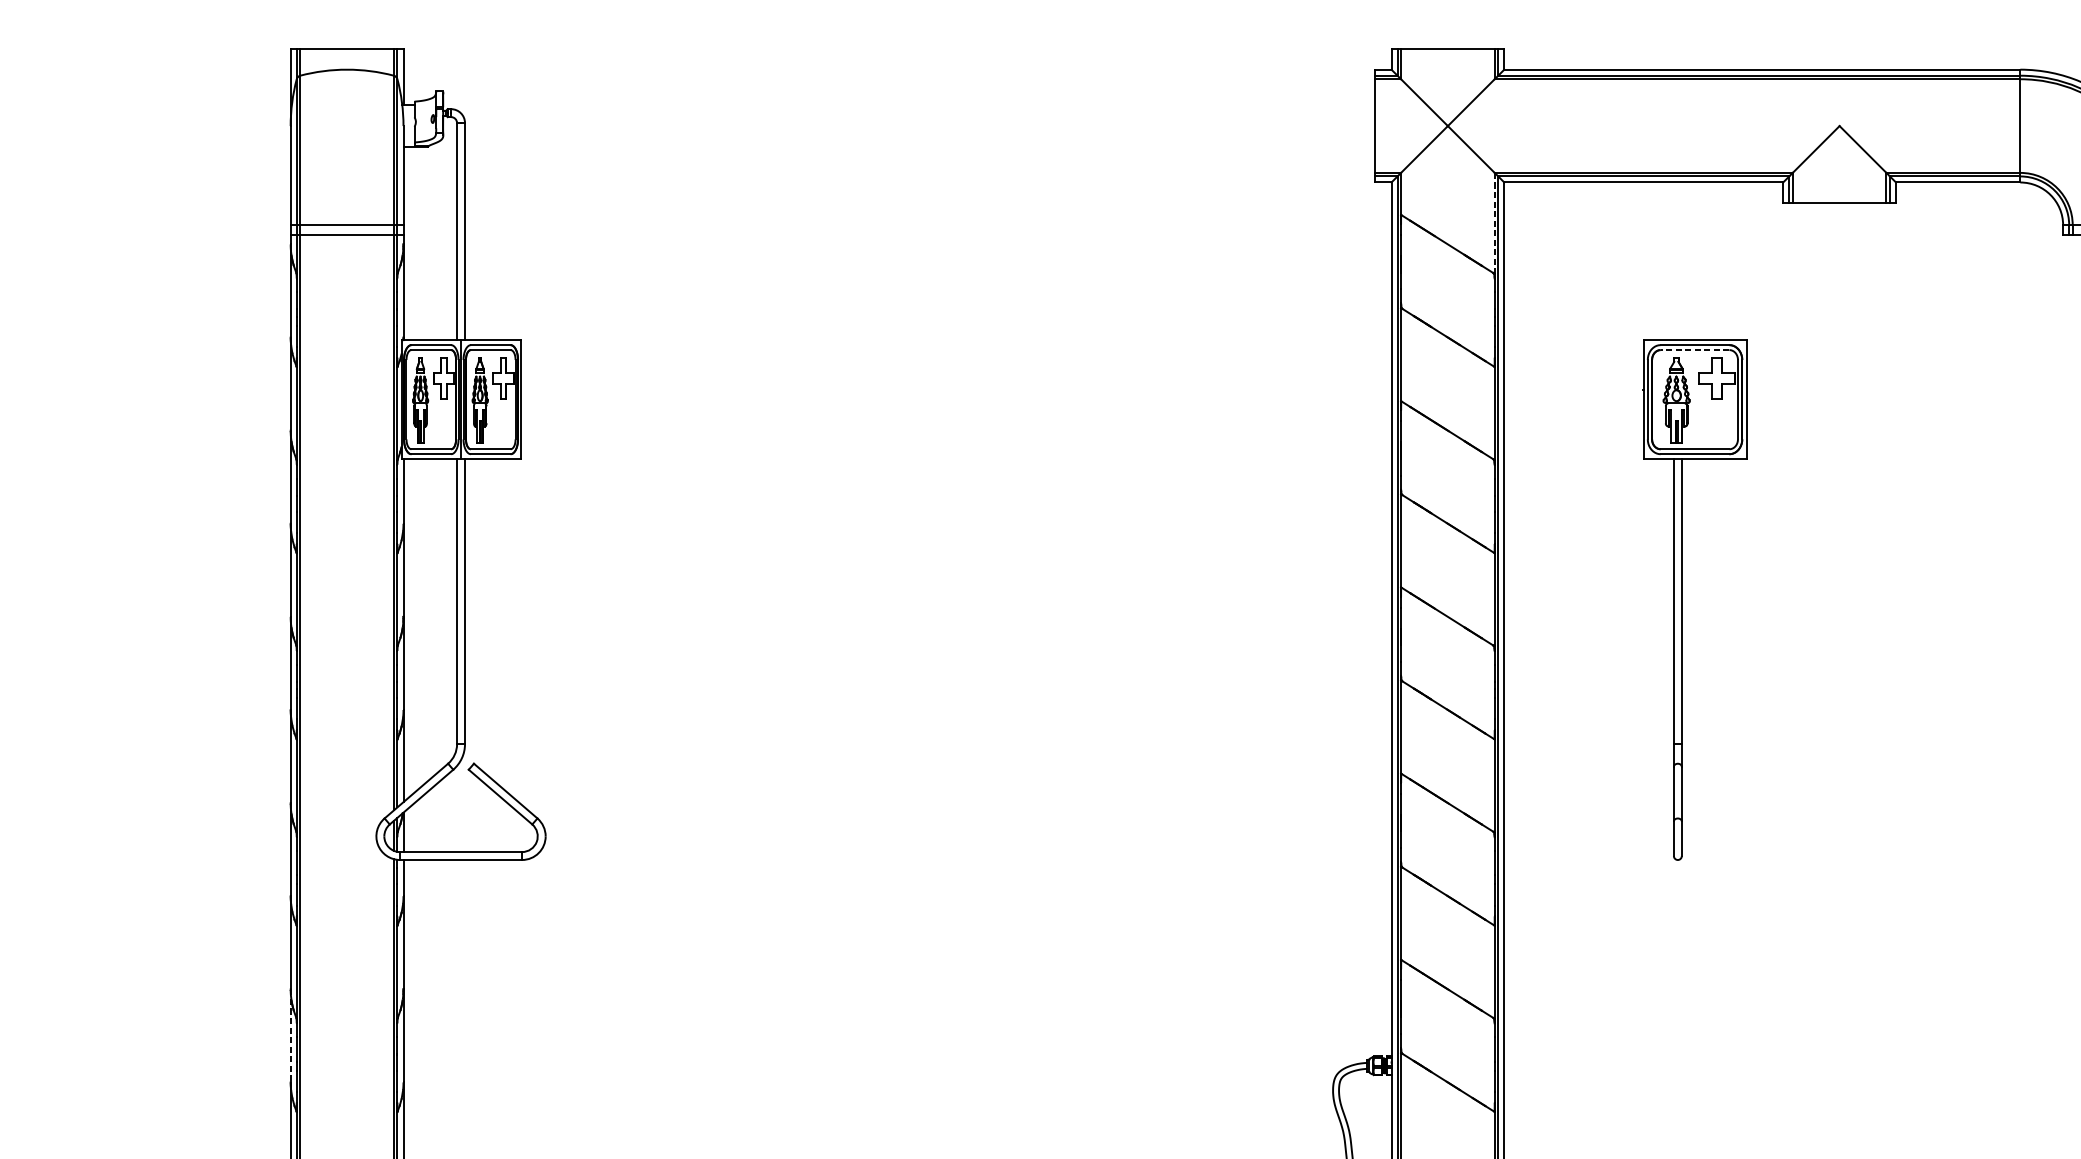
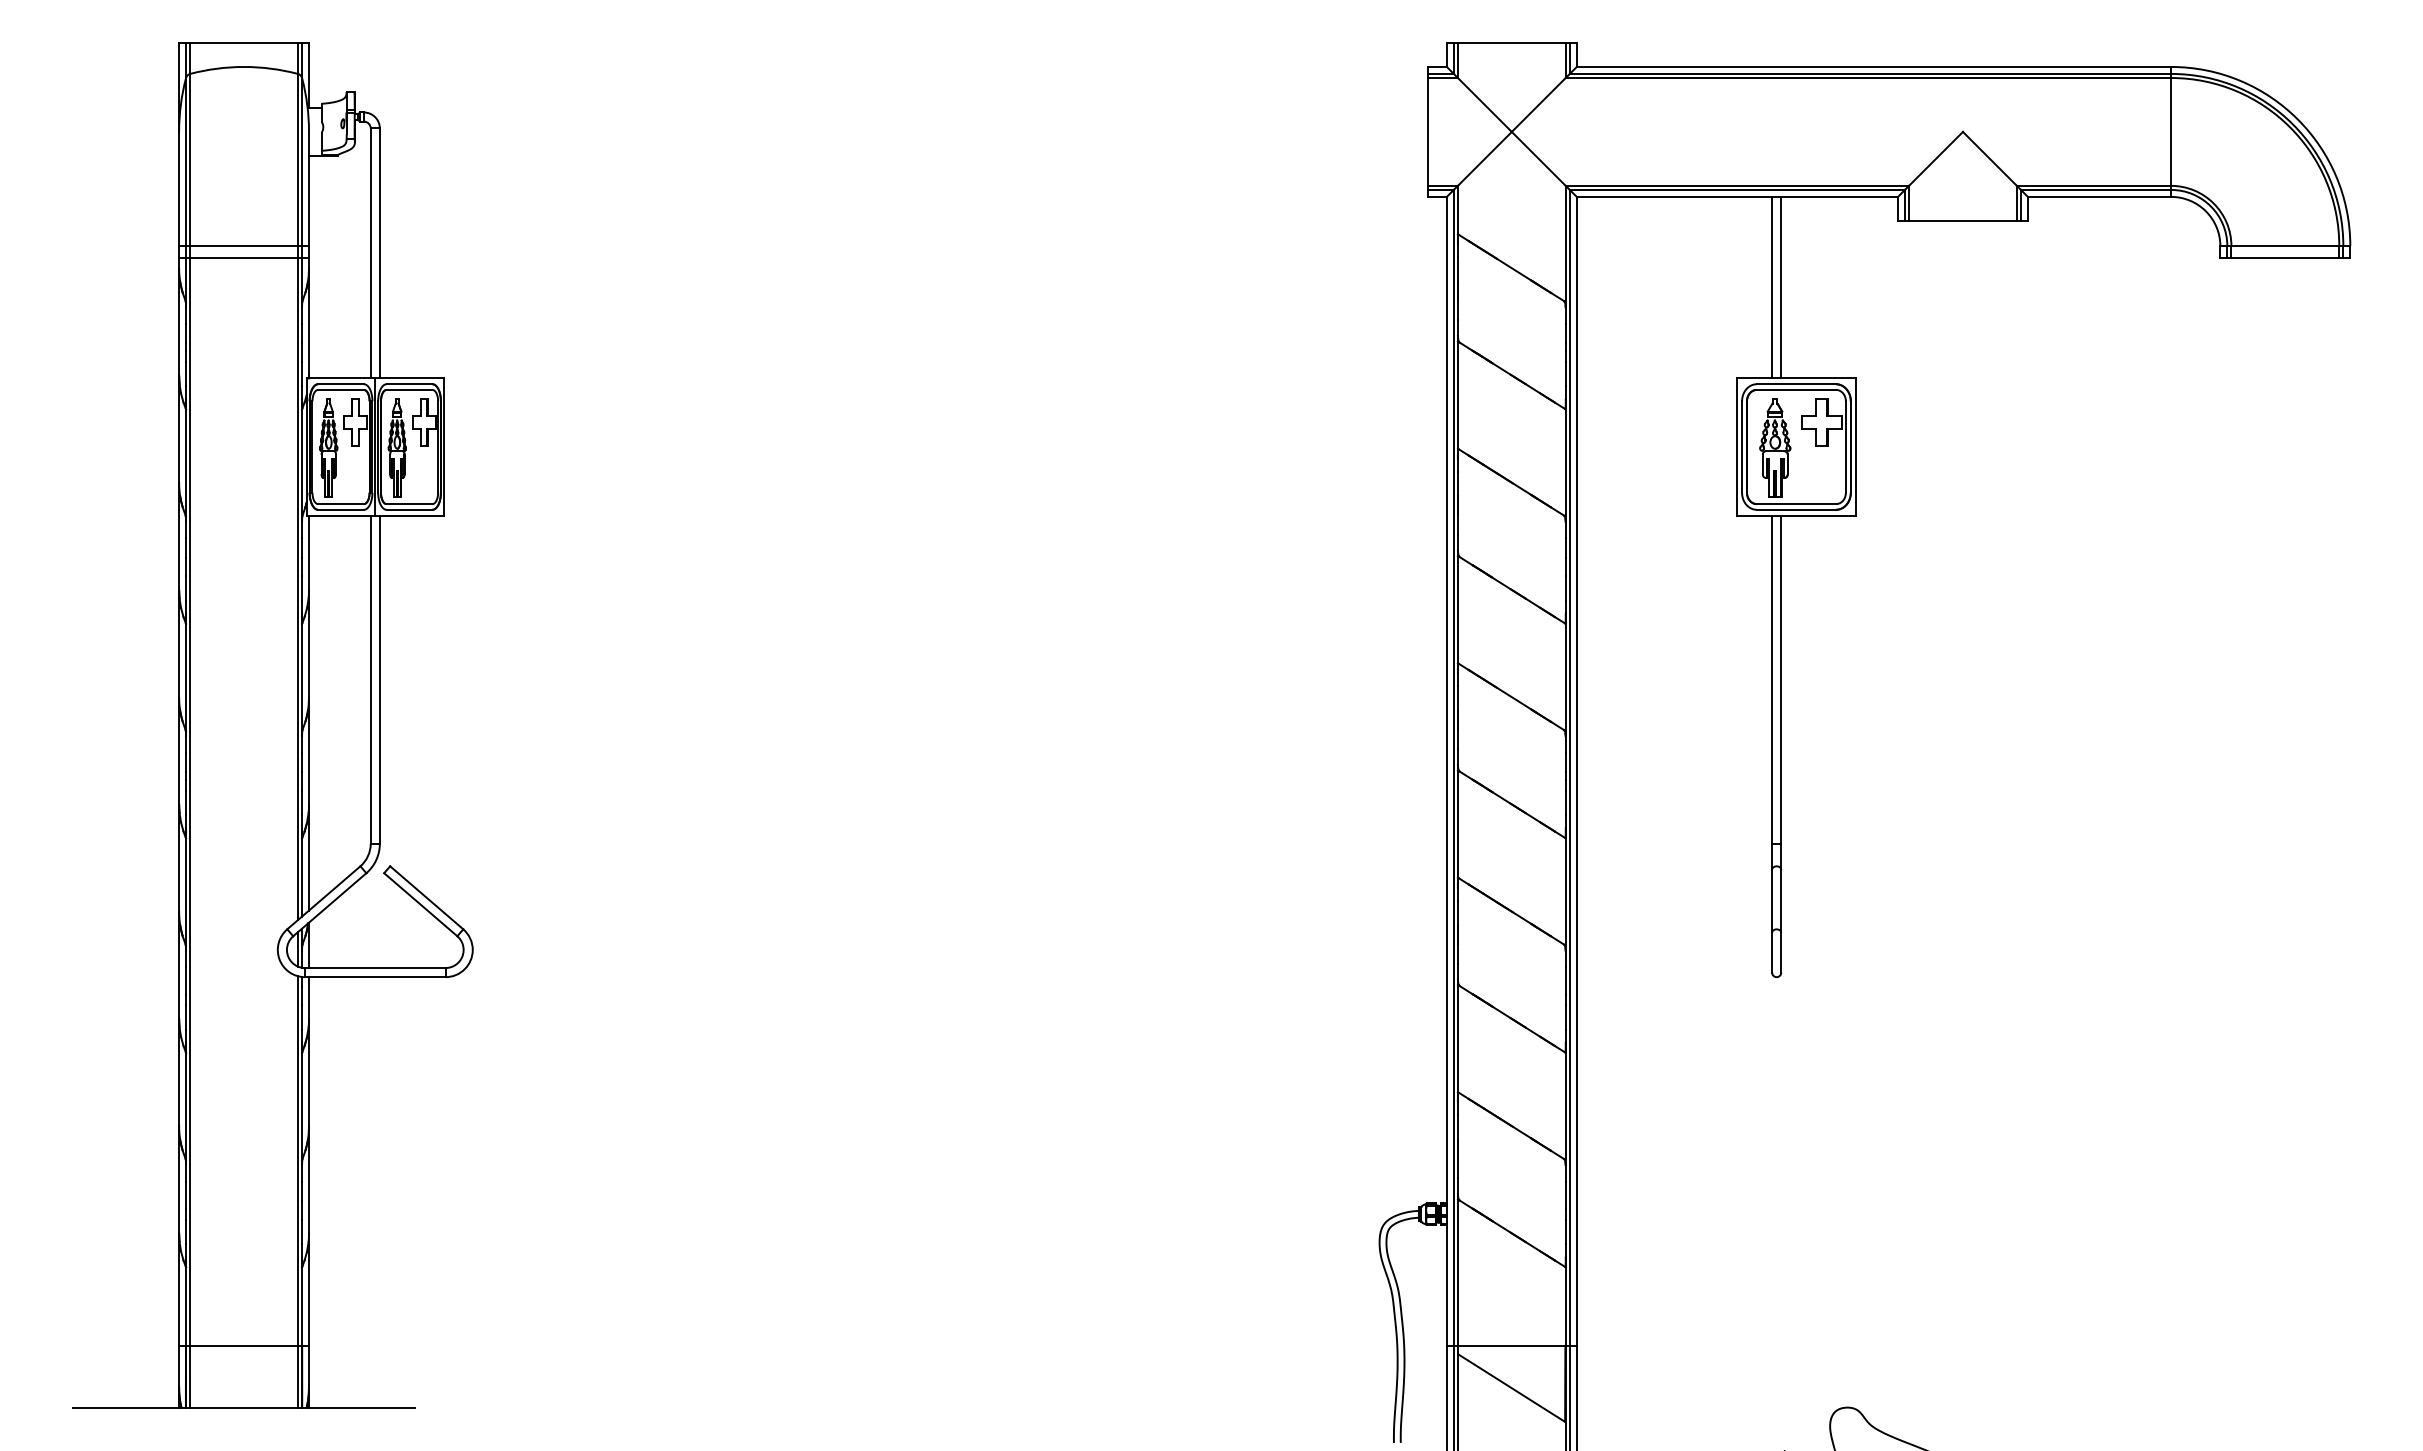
line: (1494, 223) -> (1565, 244), dashed -> solid
line: (1674, 261) -> (1772, 287), added
line: (1682, 261) -> (1781, 287), added
line: (1695, 349) -> (1796, 389), dashed -> solid
line: (291, 1035) -> (179, 1179), dashed -> solid

